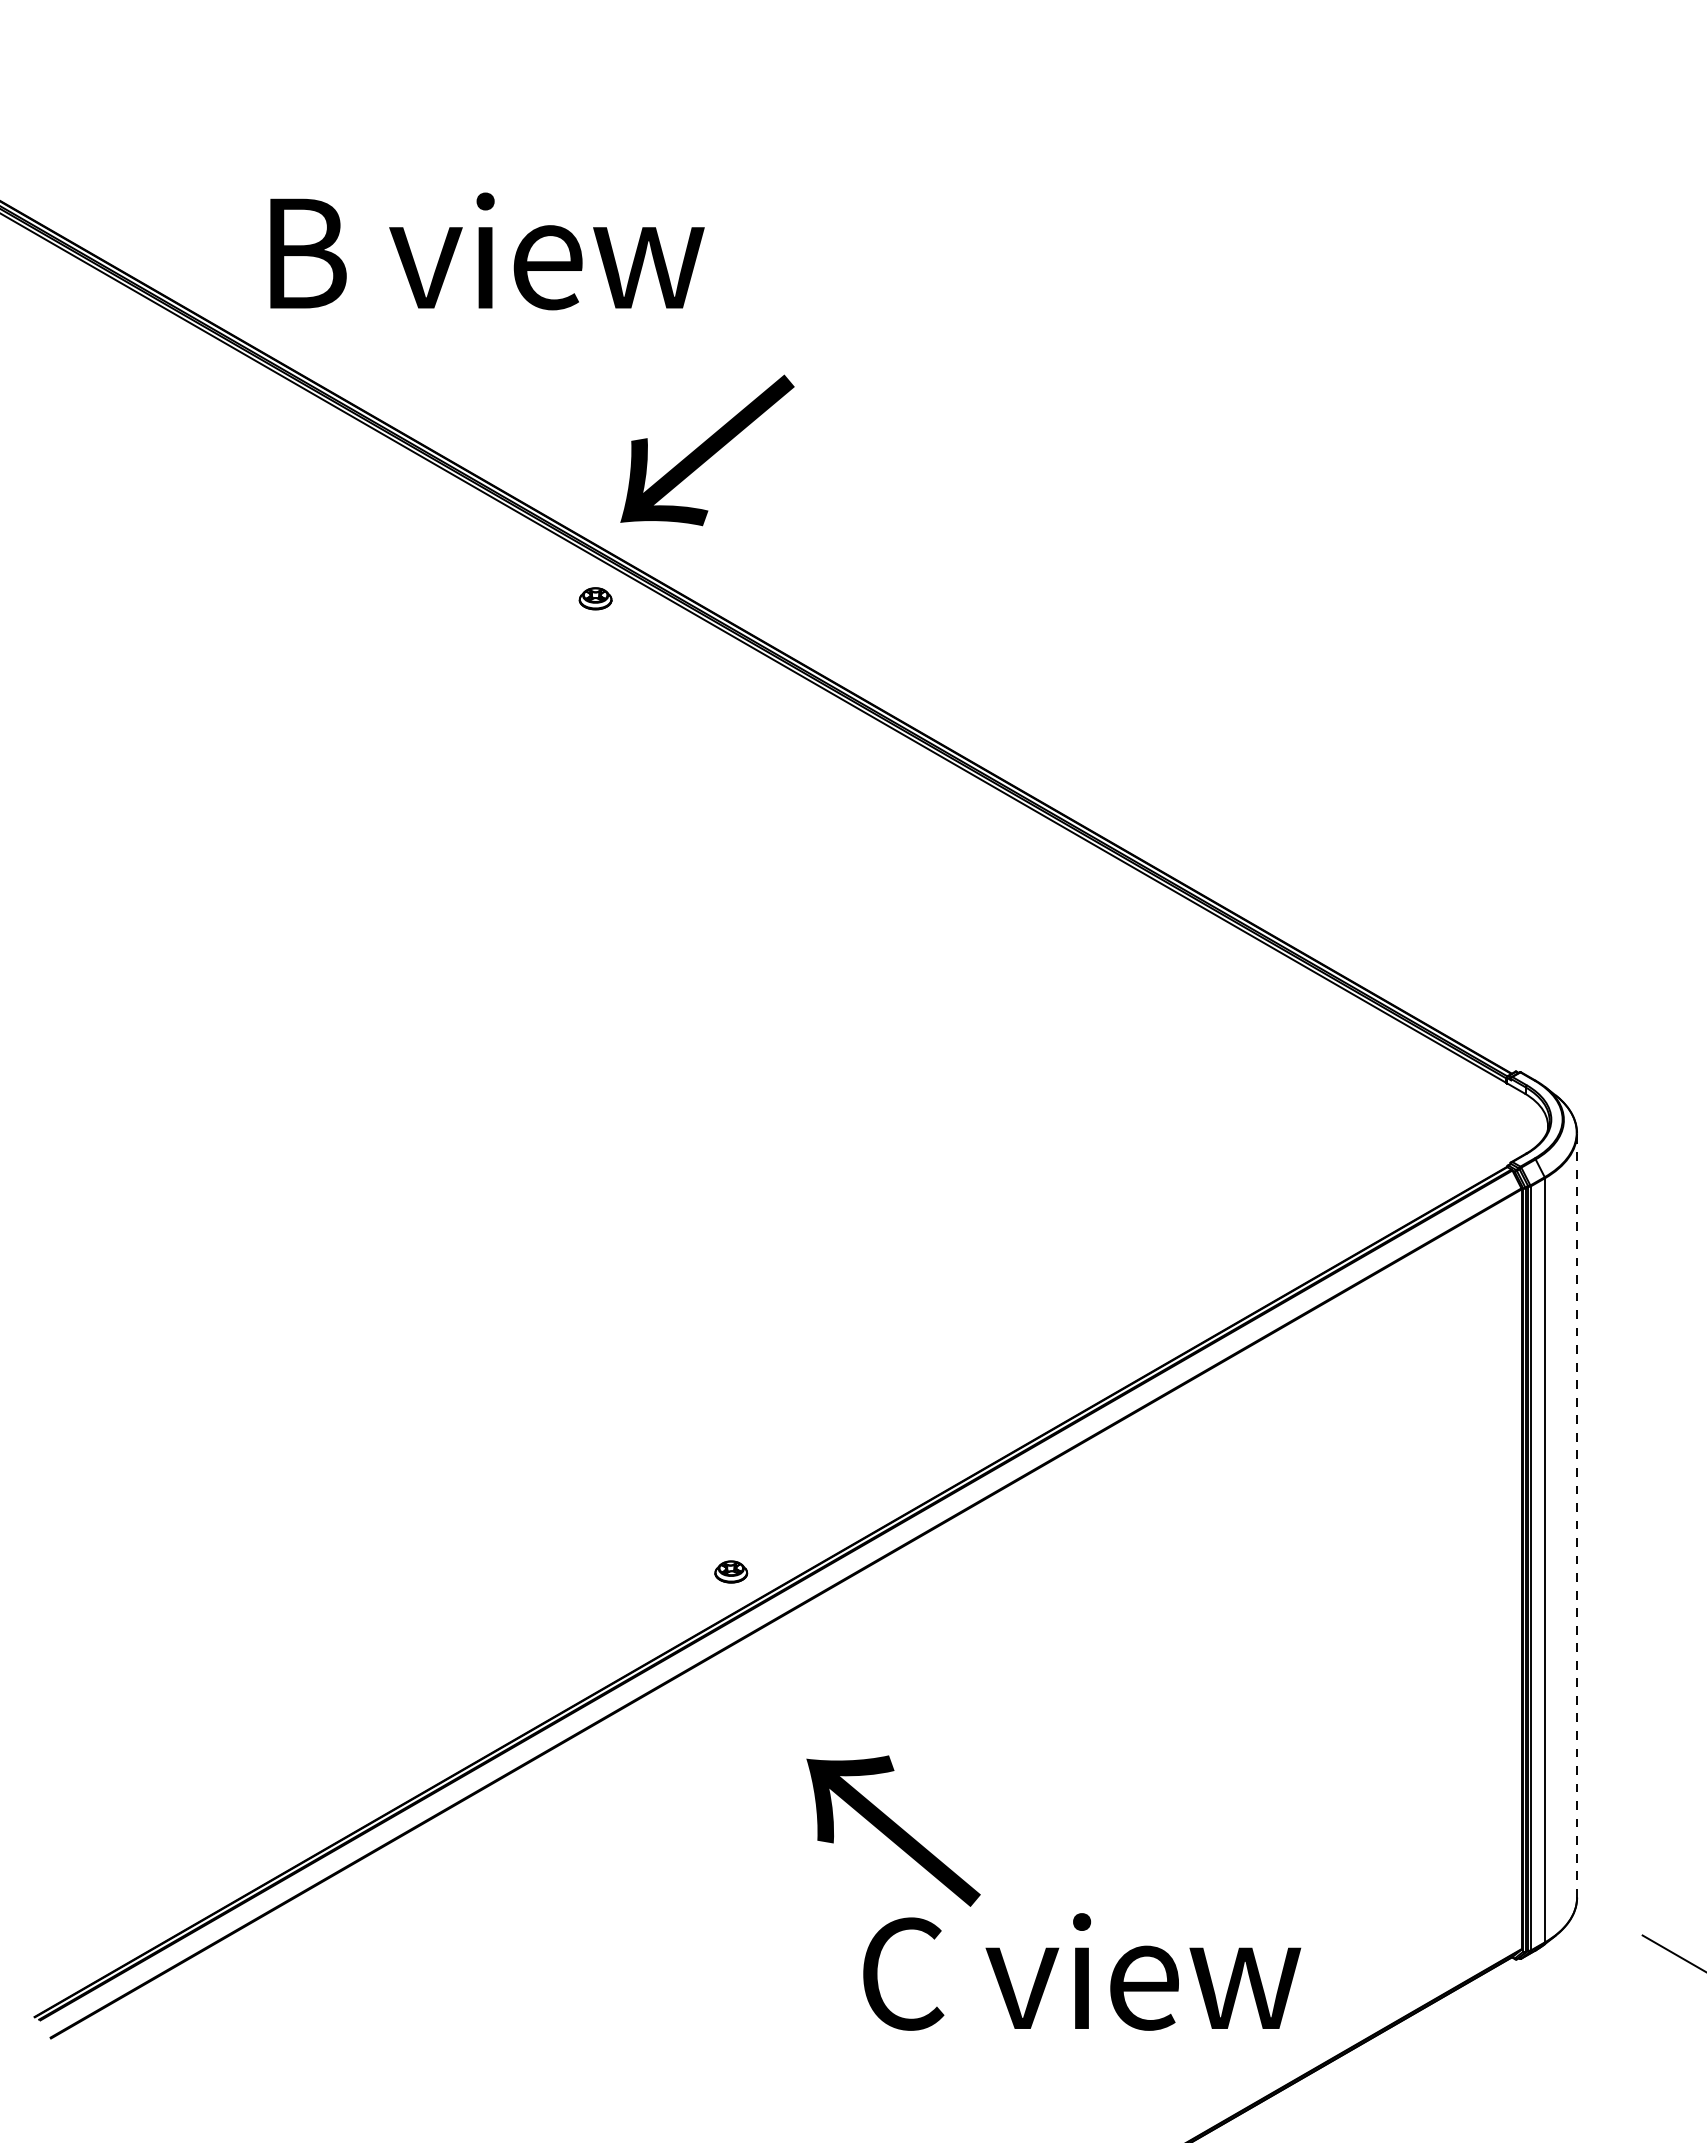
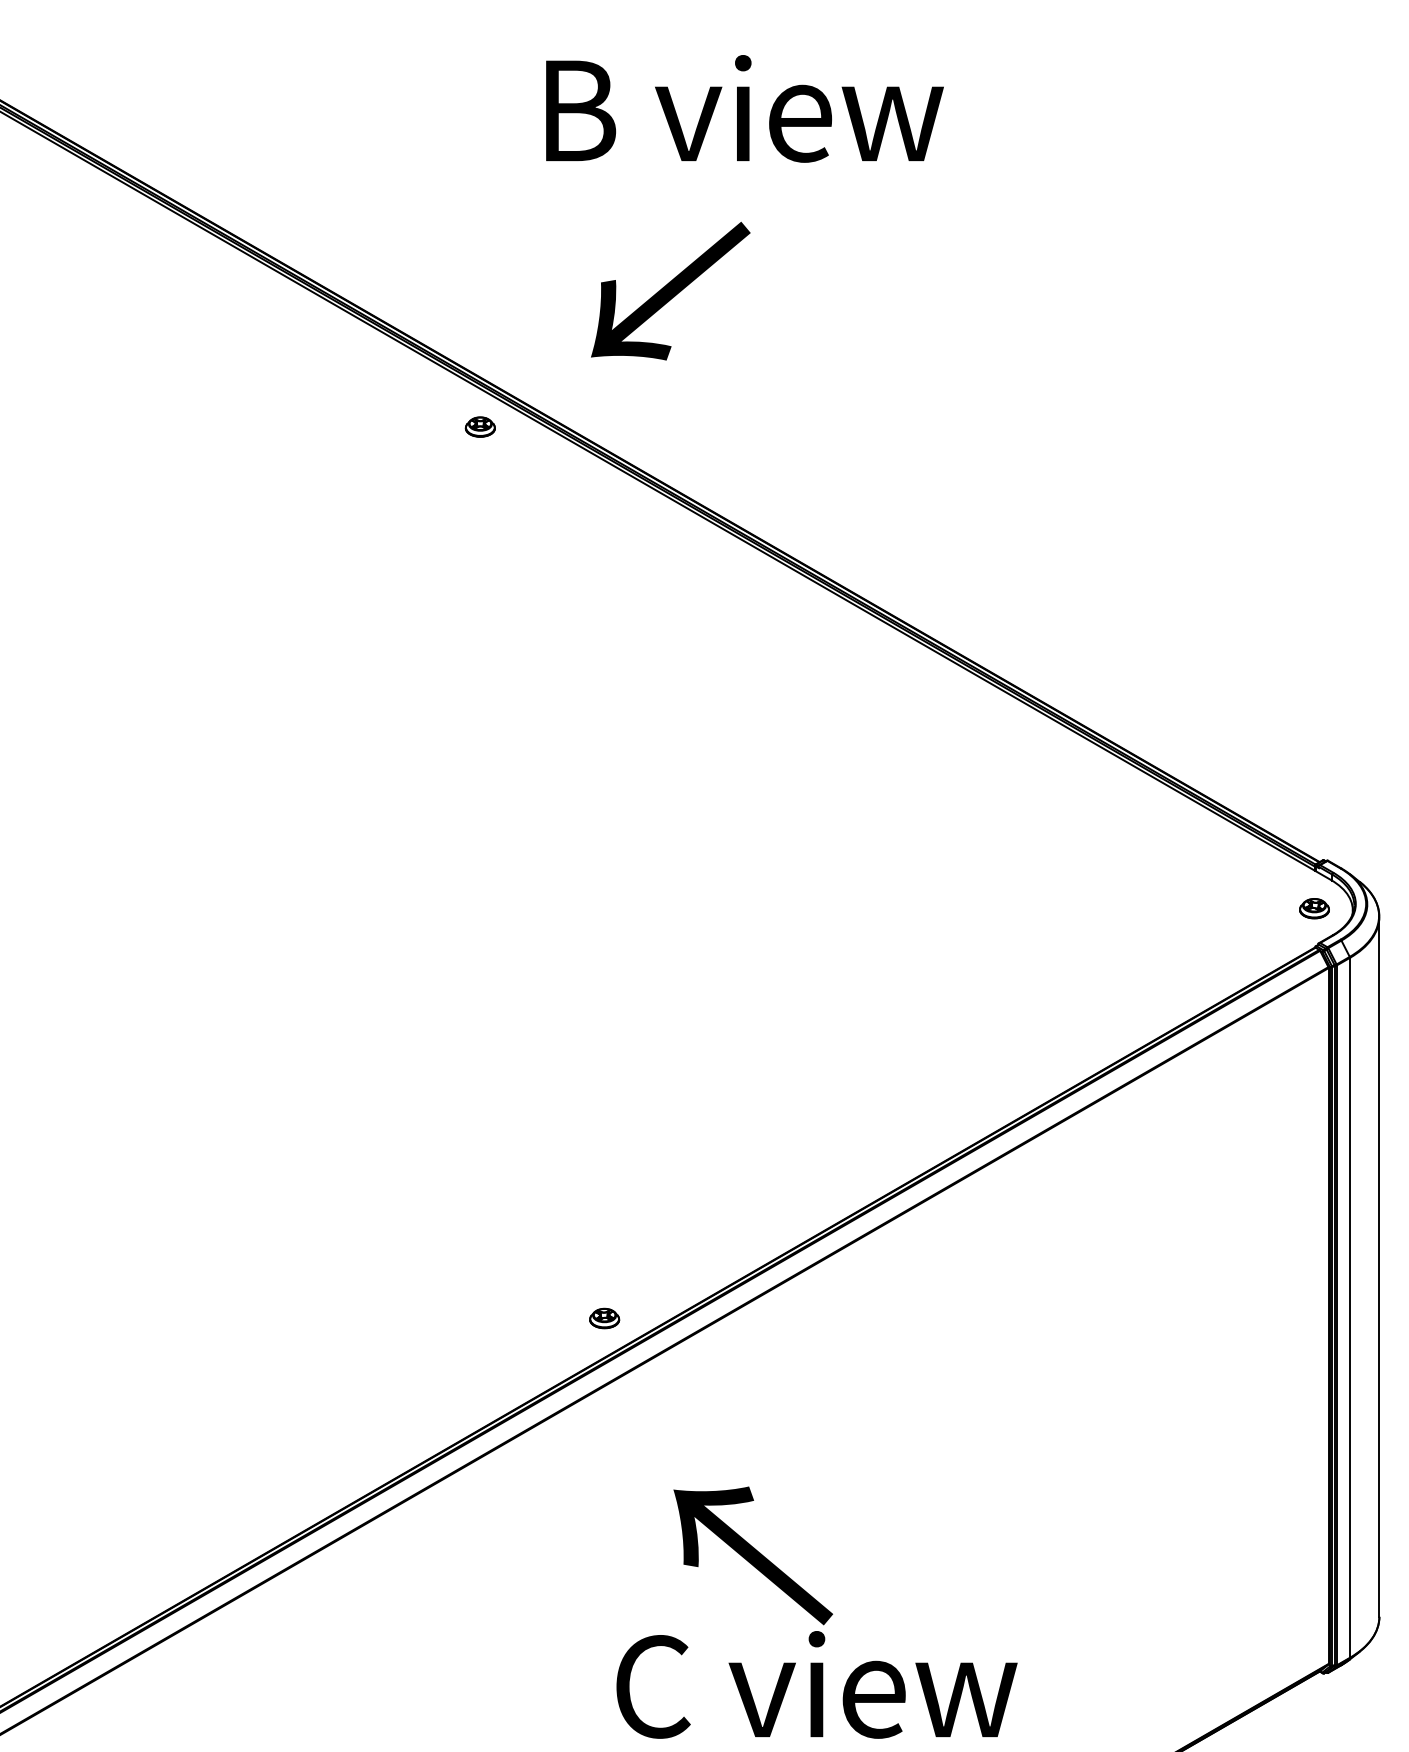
text: (487, 251) -> (744, 108), moved
text: (707, 450) -> (670, 291), moved
part: (1506, 1124) -> (1314, 908), added
line: (1577, 1515) -> (1379, 1266), dashed -> solid
text: (1082, 1971) -> (817, 1684), moved

